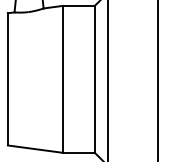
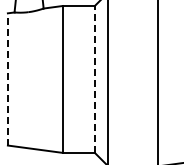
line: (7, 78) -> (7, 78), solid -> dashed
line: (94, 78) -> (94, 78), solid -> dashed

